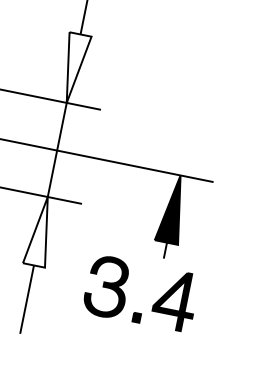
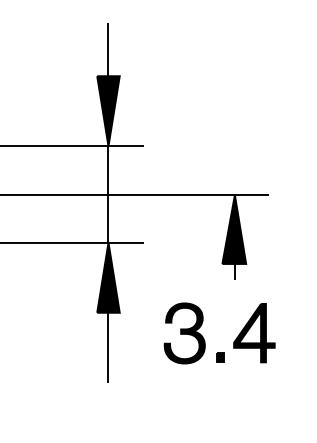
fill: (73, 68) -> (108, 111), added
fill: (40, 230) -> (108, 277), added
part: (125, 295) -> (204, 338), moved

